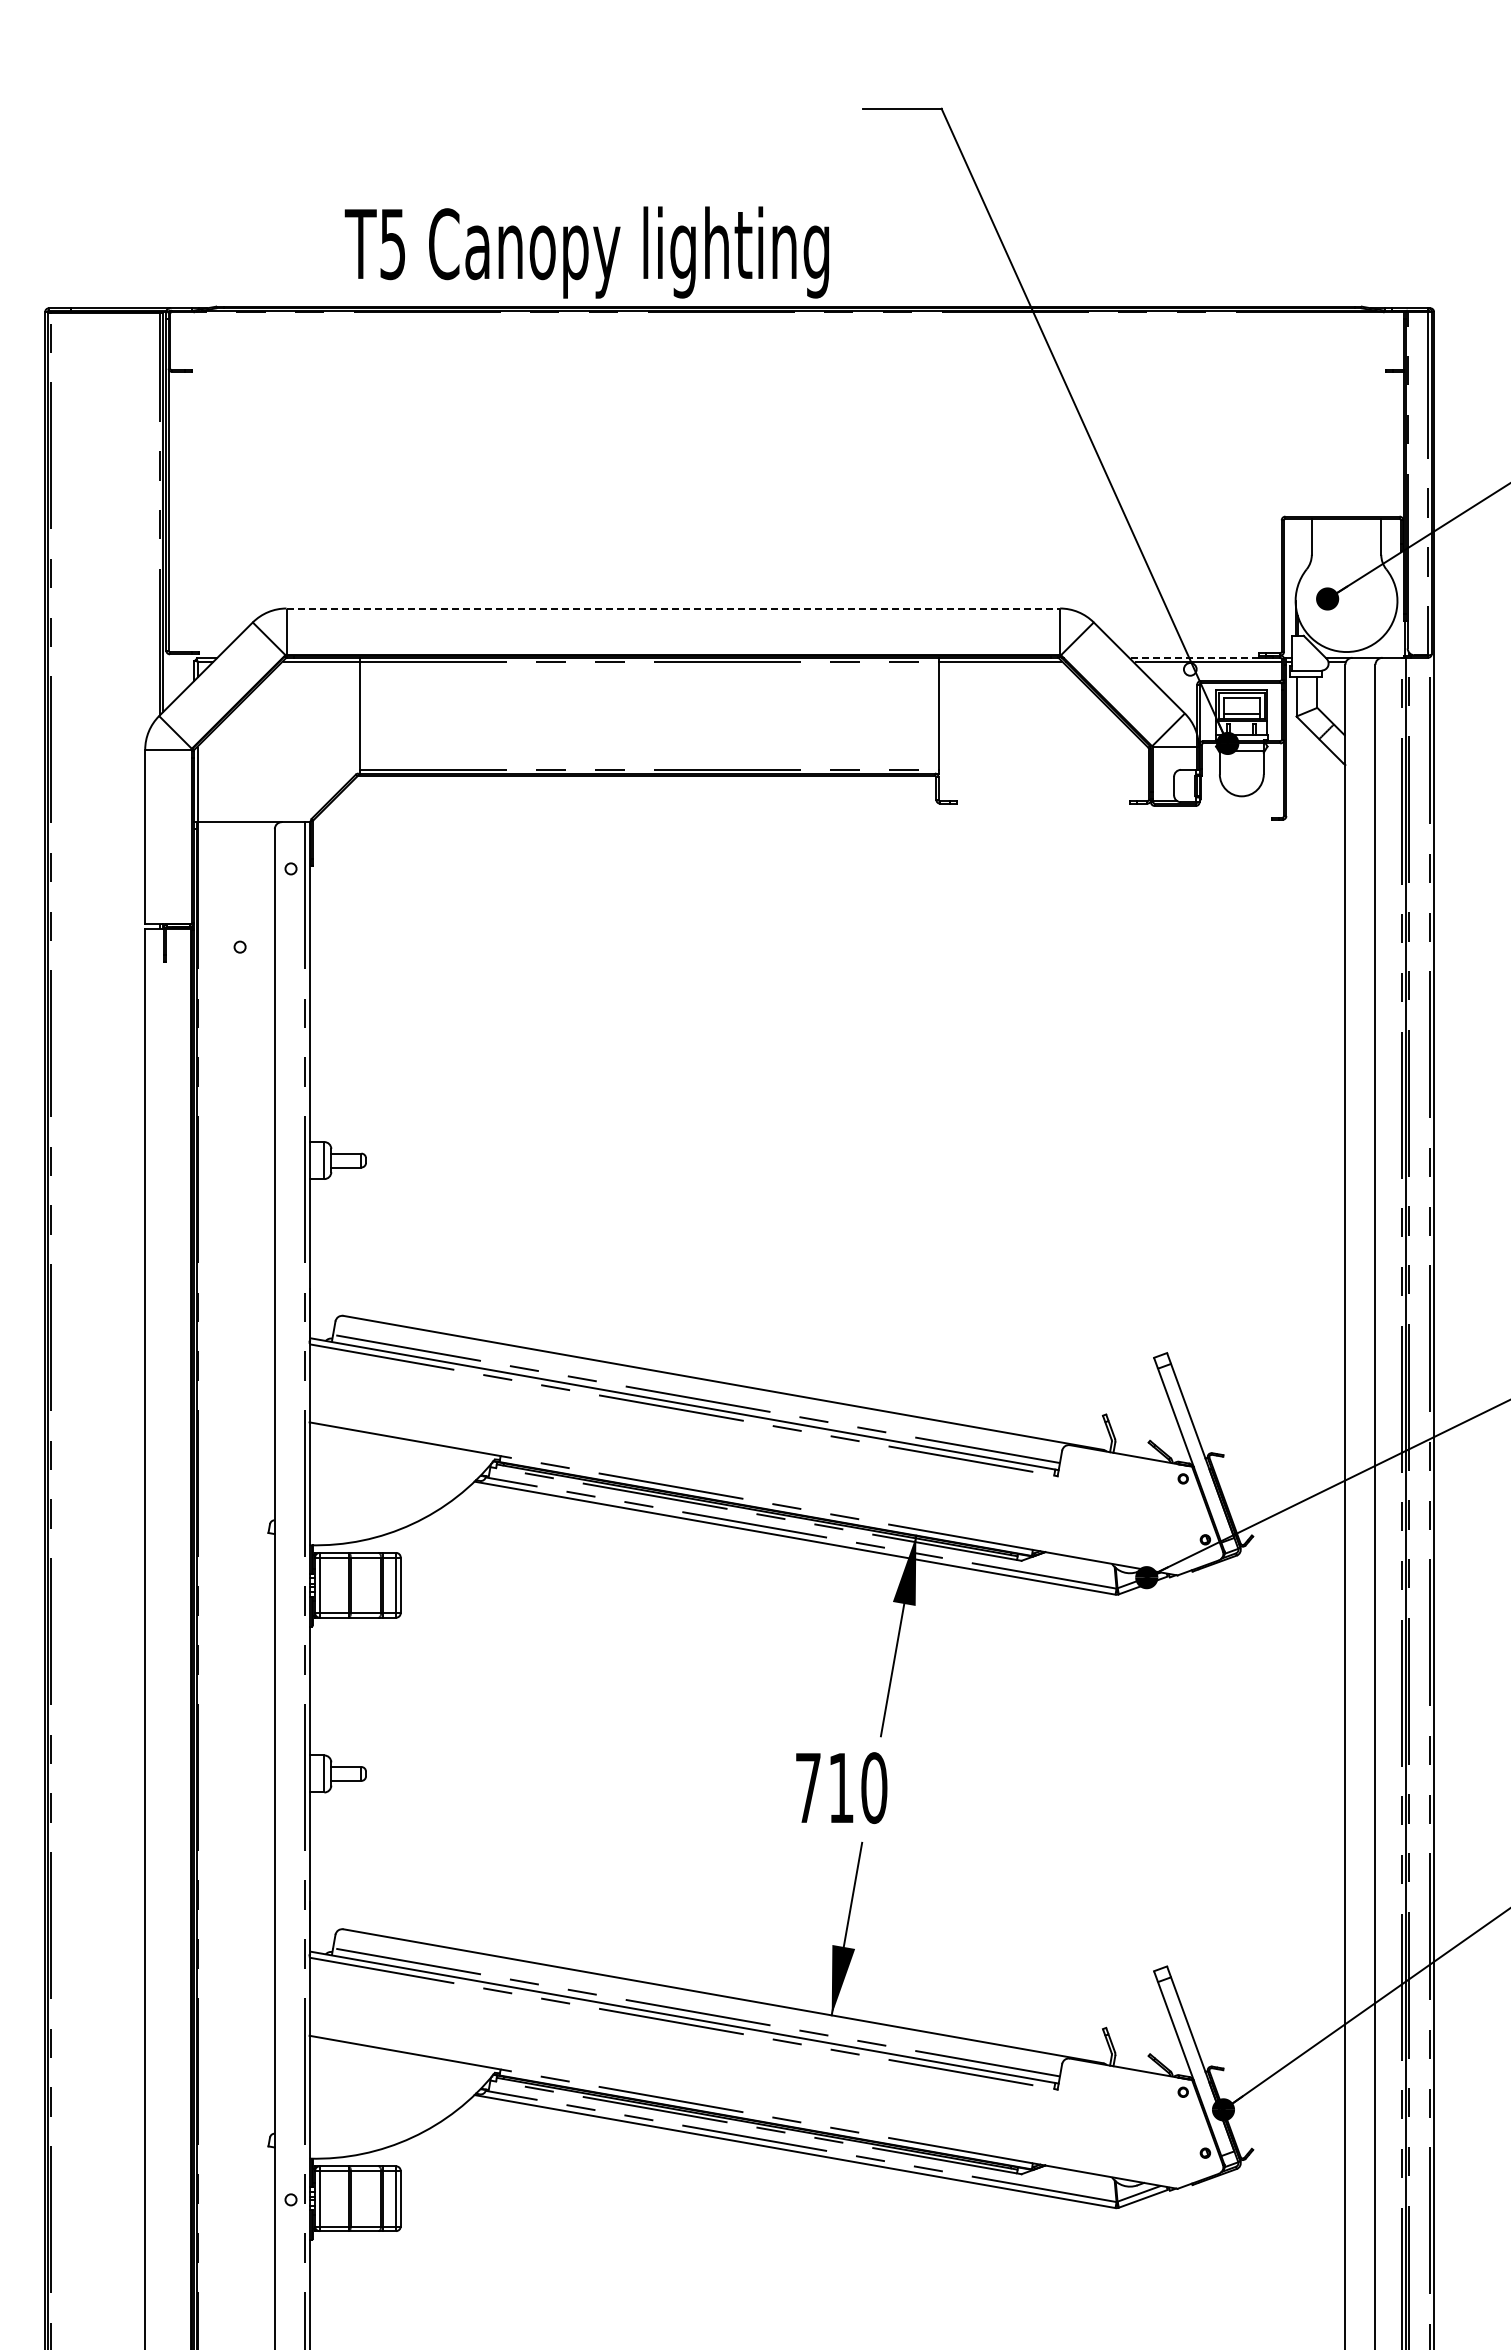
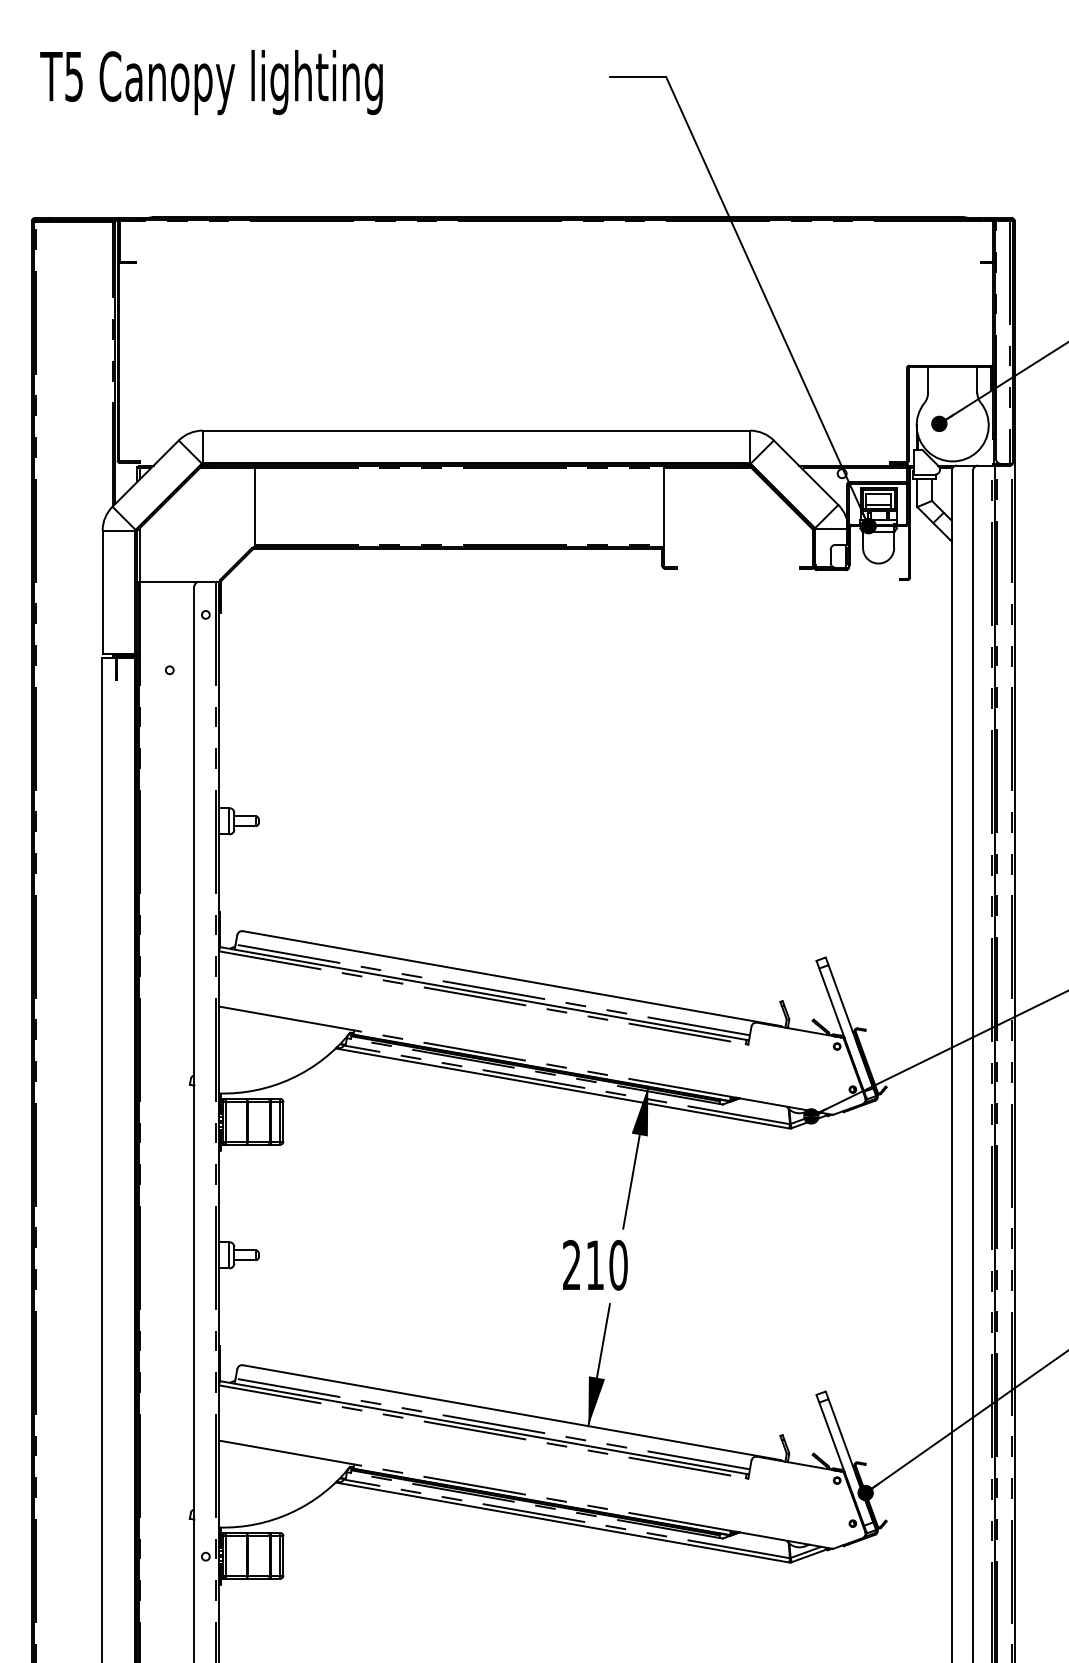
text: (586, 252) -> (211, 82), moved
line: (673, 608) -> (476, 430), dashed -> solid
line: (1193, 657) -> (844, 465), dashed -> solid
text: (807, 1787) -> (571, 1264), 710 -> 210

